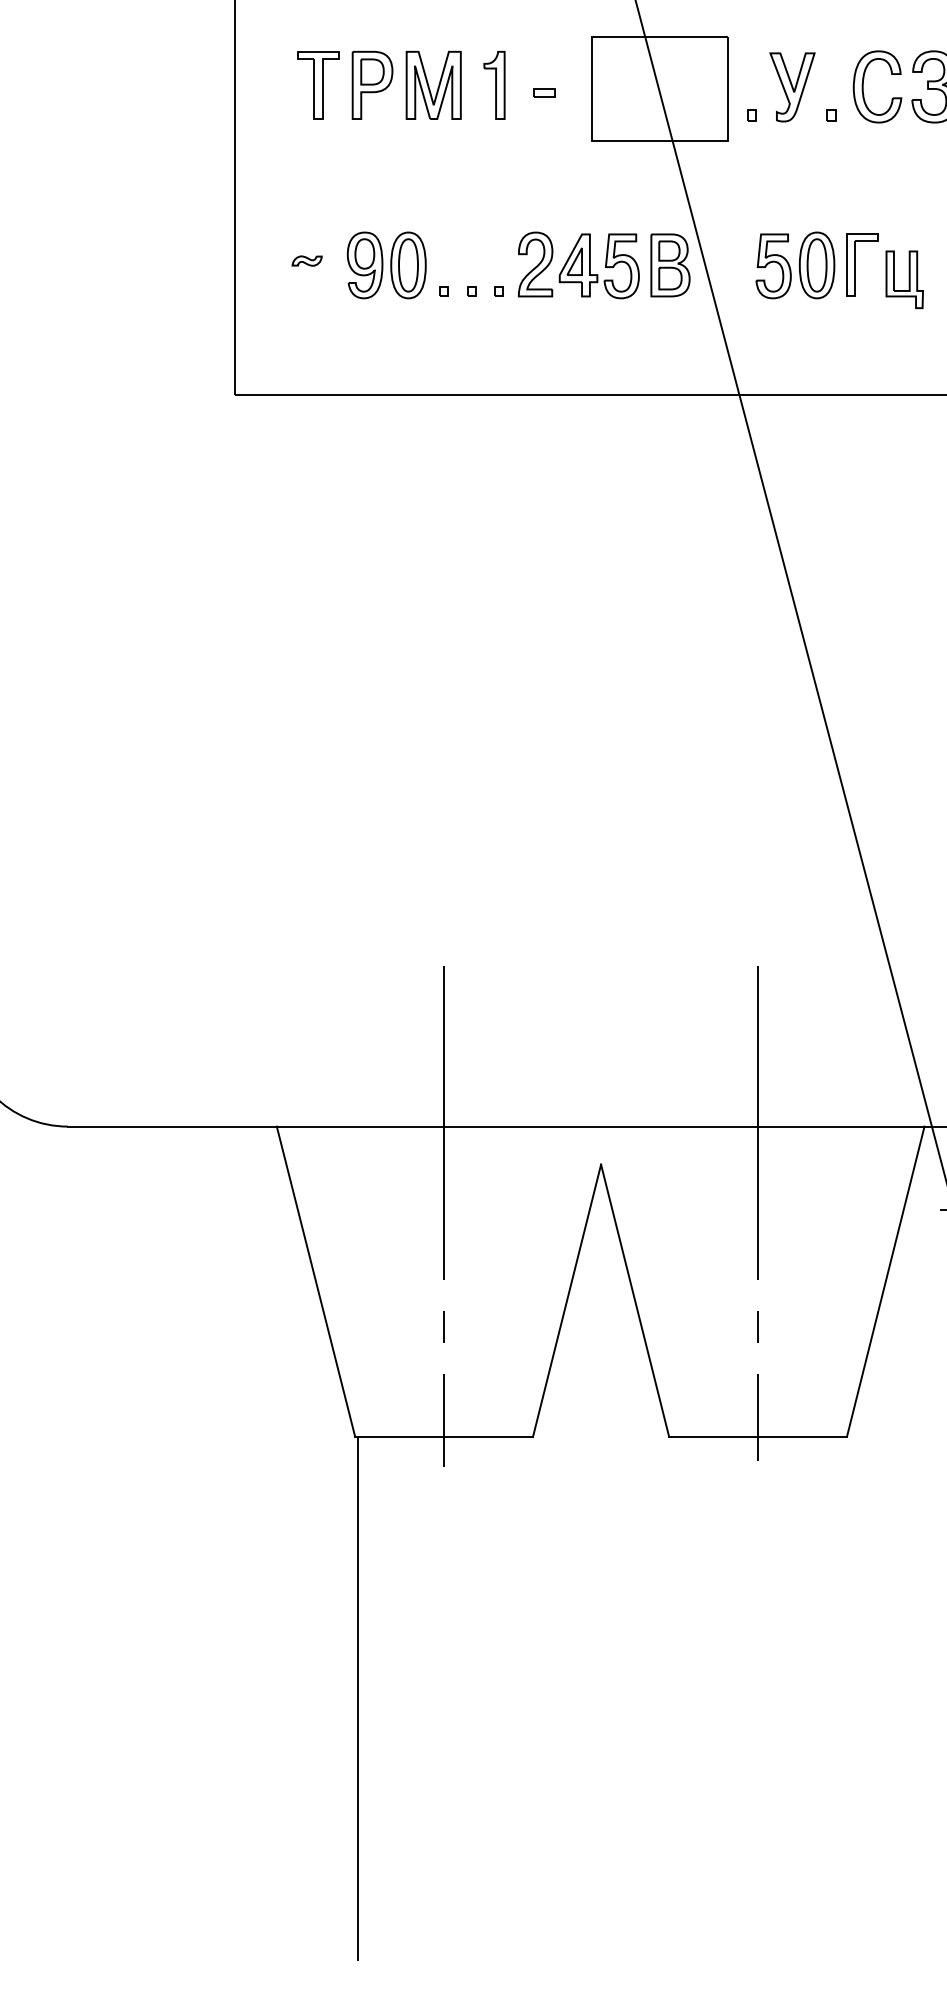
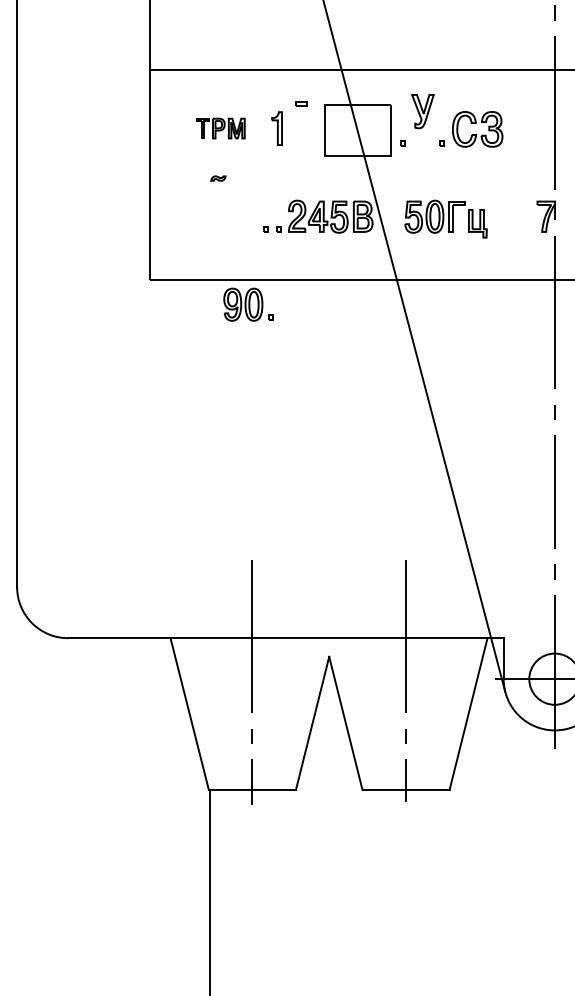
part: (378, 85) -> (220, 128), size x0.6
part: (791, 87) -> (422, 111), moved
part: (544, 93) -> (301, 103), moved
part: (307, 260) -> (218, 178), moved
part: (397, 264) -> (248, 304), moved

